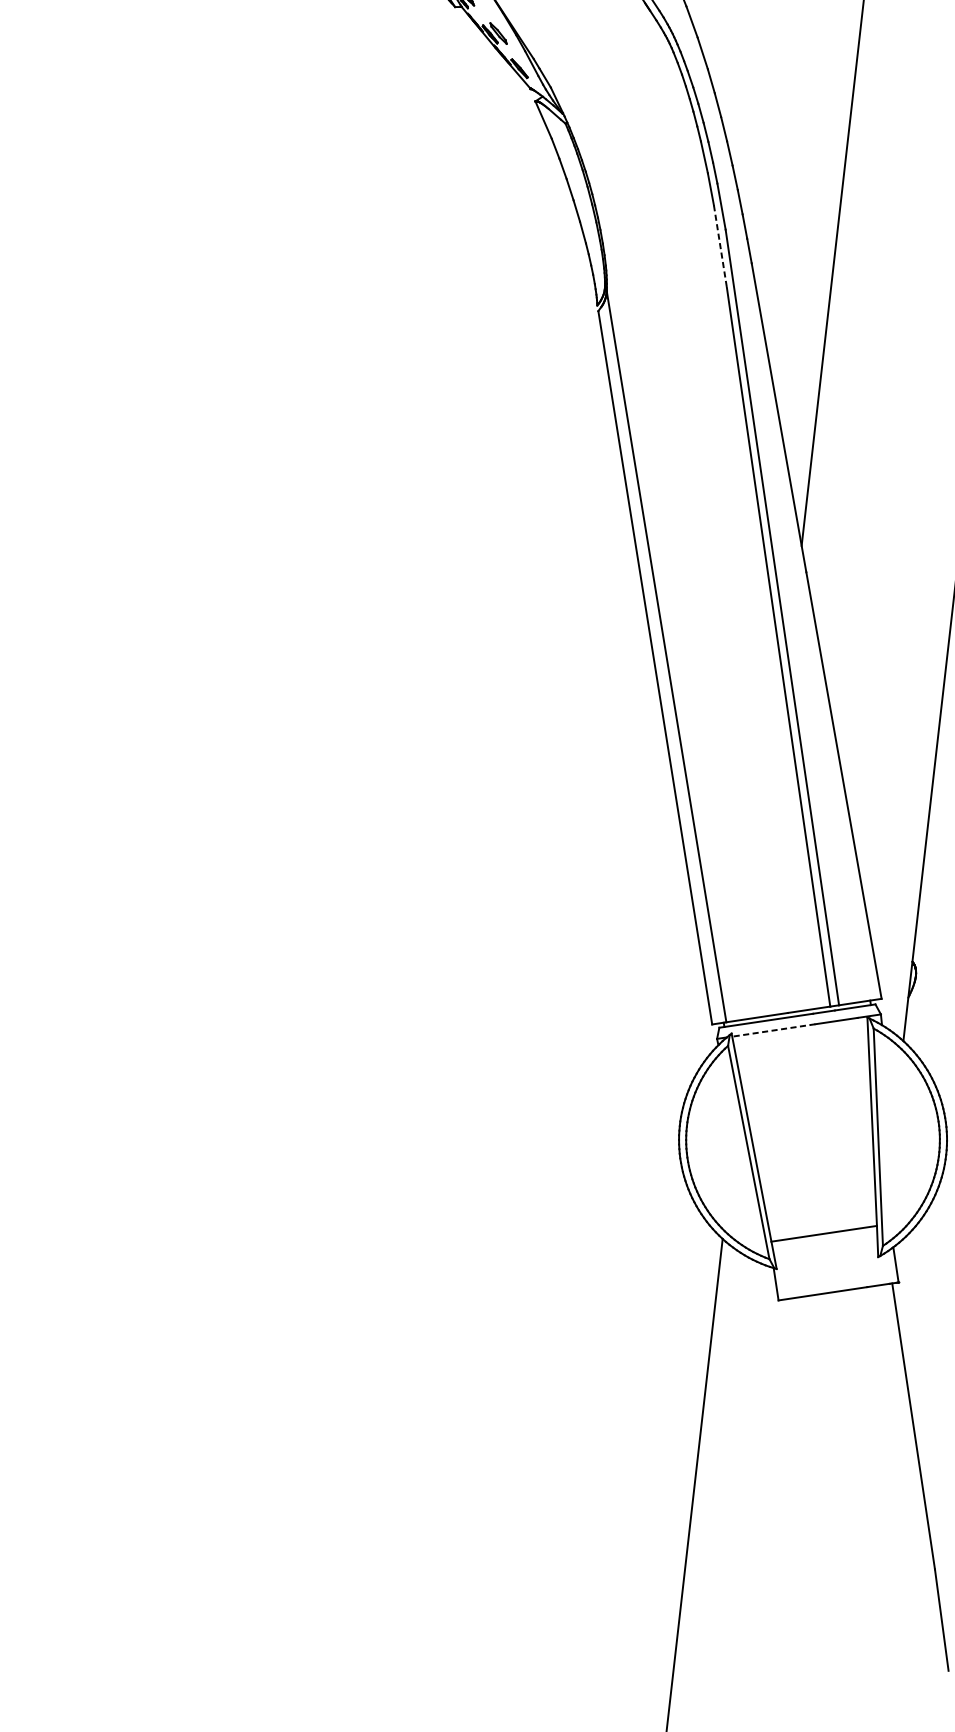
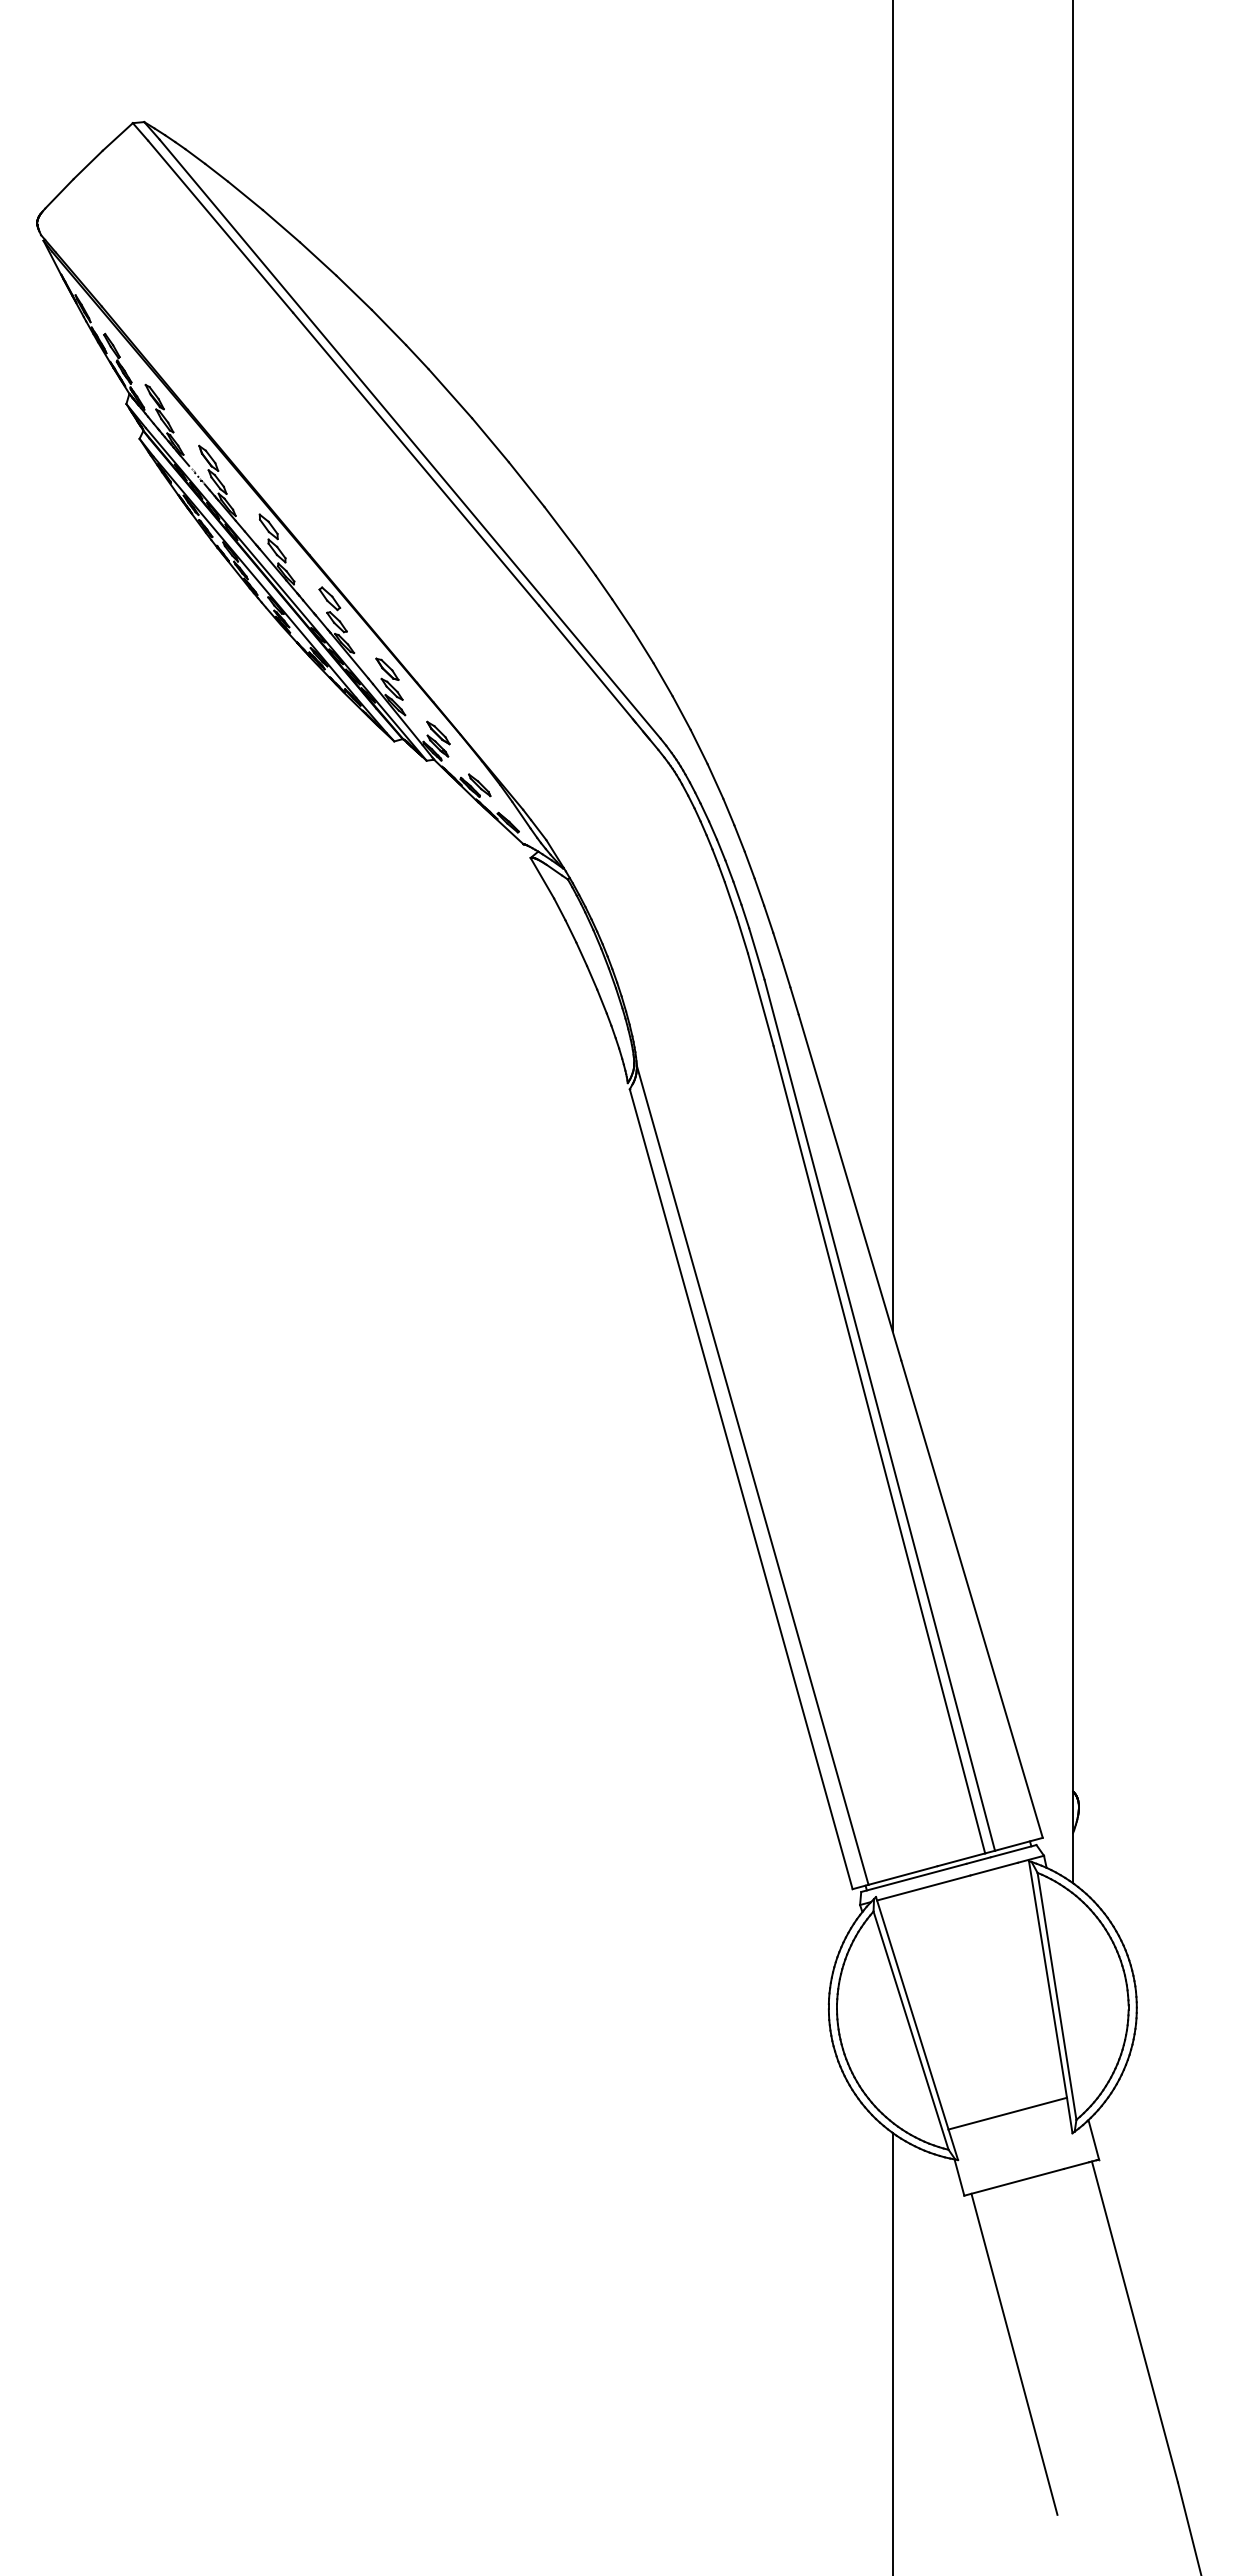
line: (720, 247) -> (760, 1000), dashed -> solid
line: (773, 1030) -> (923, 1888), dashed -> solid
line: (806, 1441) -> (1014, 2353), added

